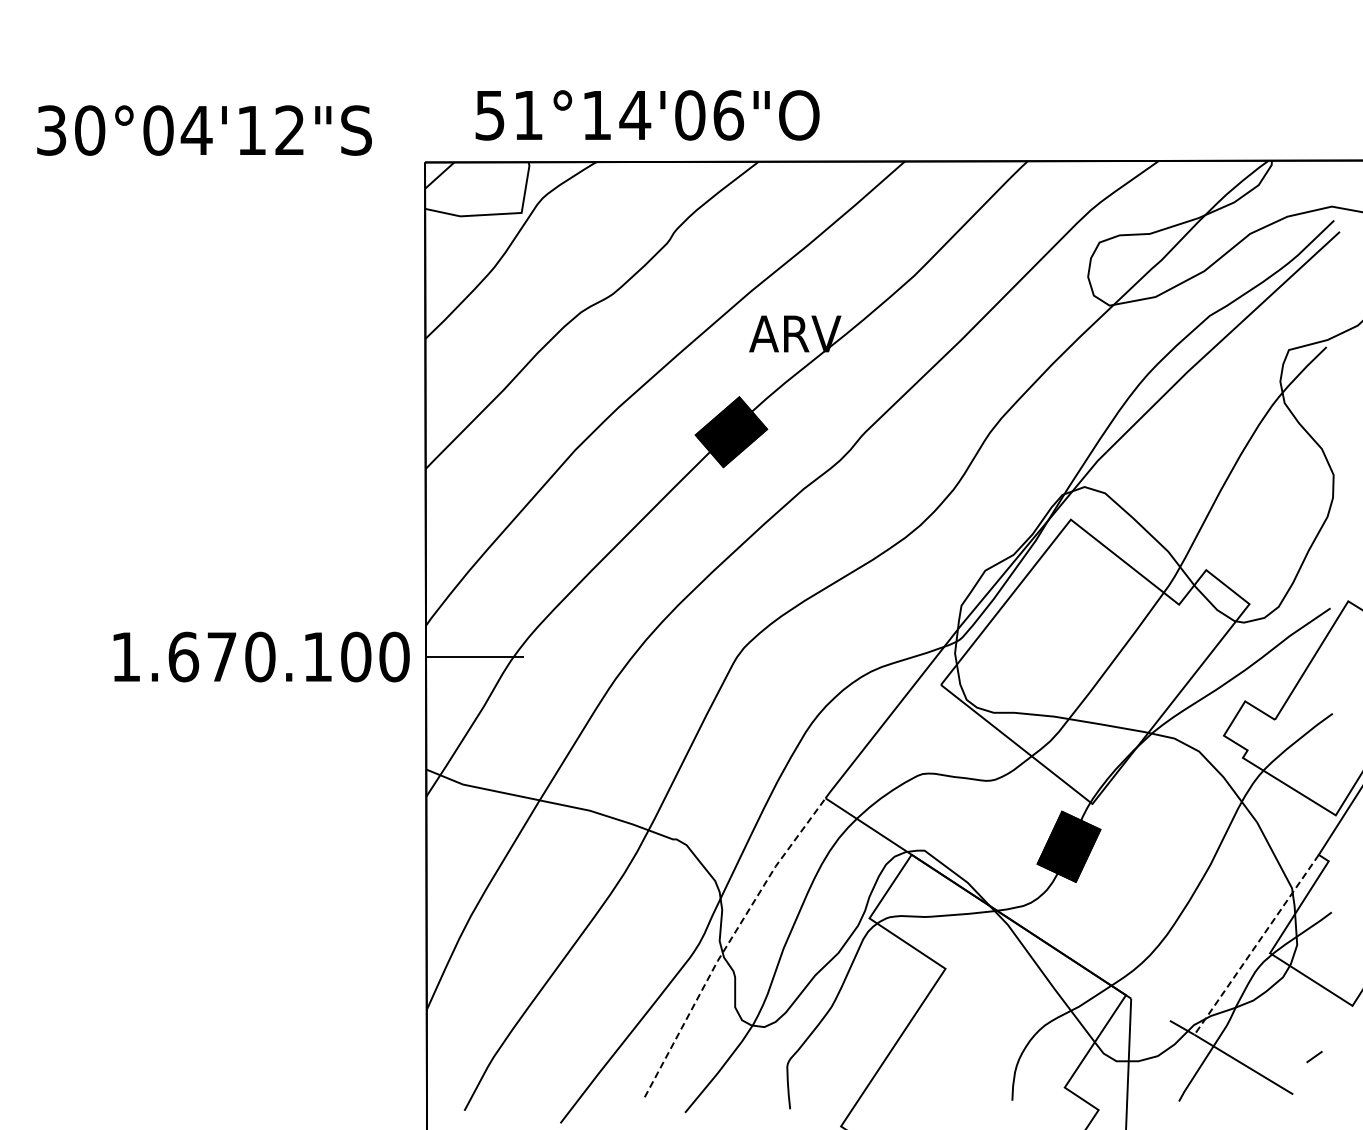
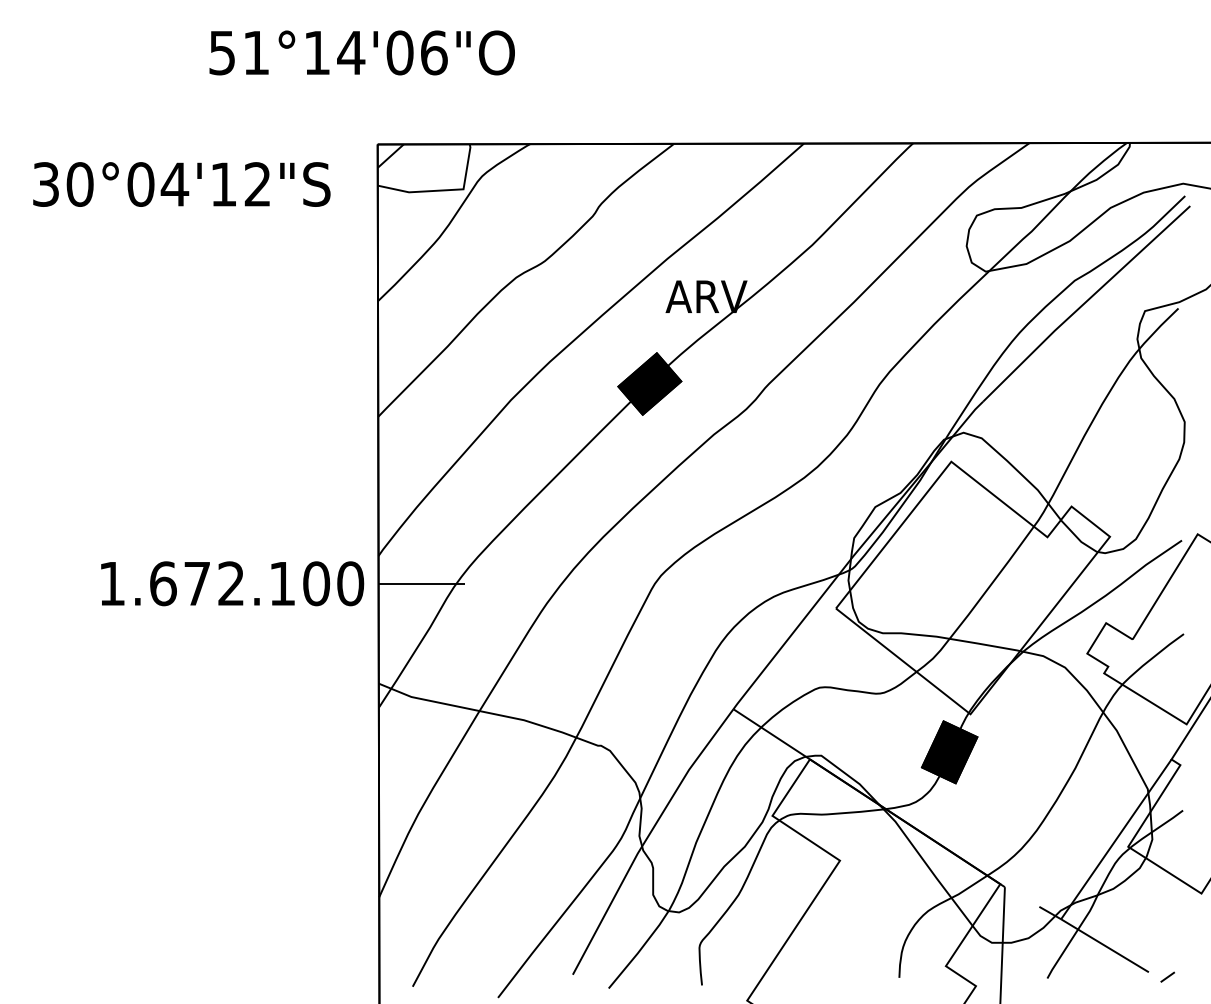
text: (647, 115) -> (362, 53), moved
text: (204, 130) -> (181, 184), moved
text: (260, 656) -> (231, 583), 1.670.100 -> 1.672.100
line: (728, 943) -> (647, 838), dashed -> solid
line: (1256, 945) -> (1116, 839), dashed -> solid
line: (1314, 1057) -> (1167, 977), moved

